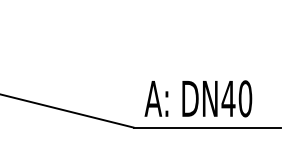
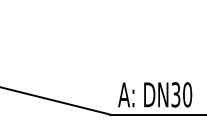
text: (227, 98) -> (175, 94), DN40 -> DN30

